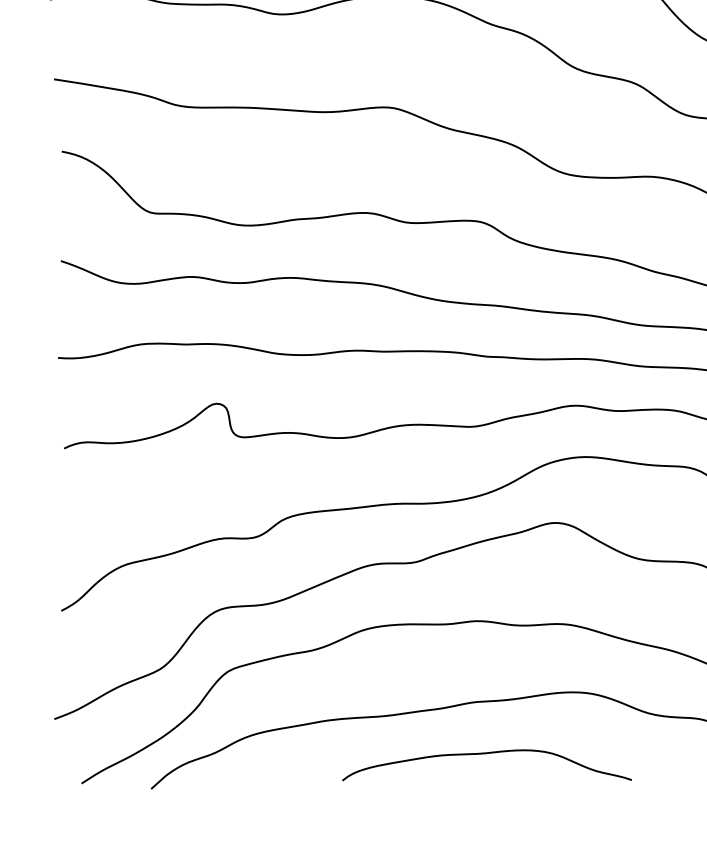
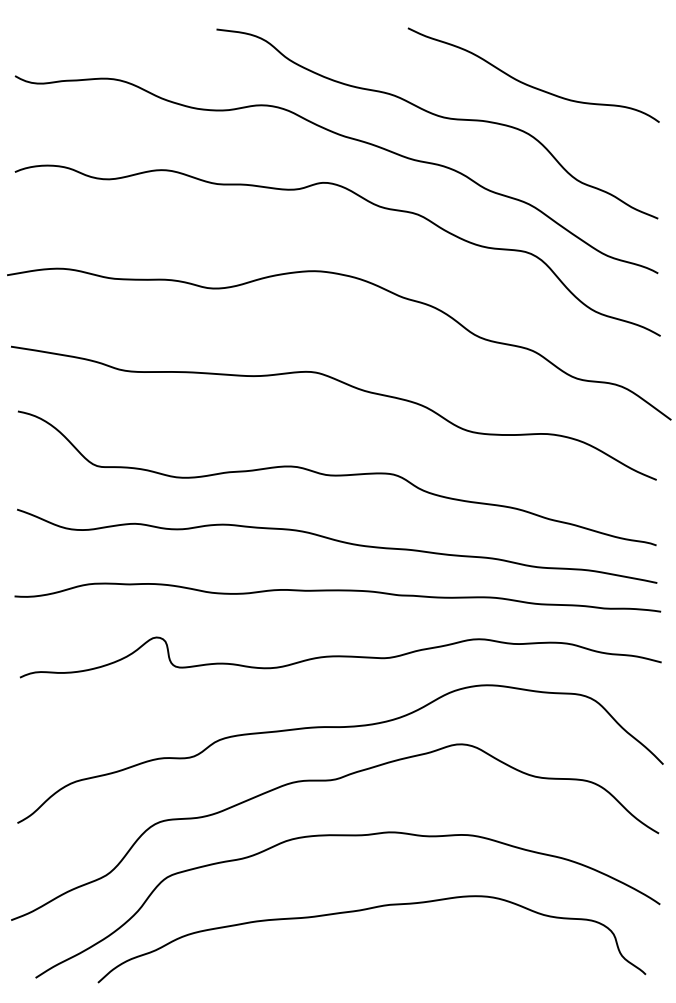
curve: (486, 754) -> (398, 951), removed

